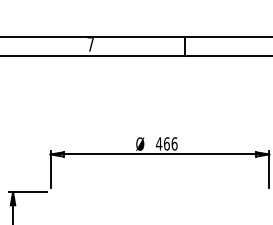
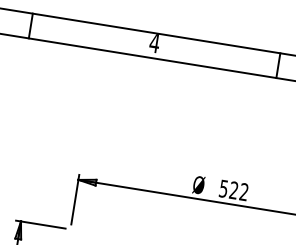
text: (90, 44) -> (154, 43), 7 -> 4
text: (166, 143) -> (233, 189), 466 -> 522

